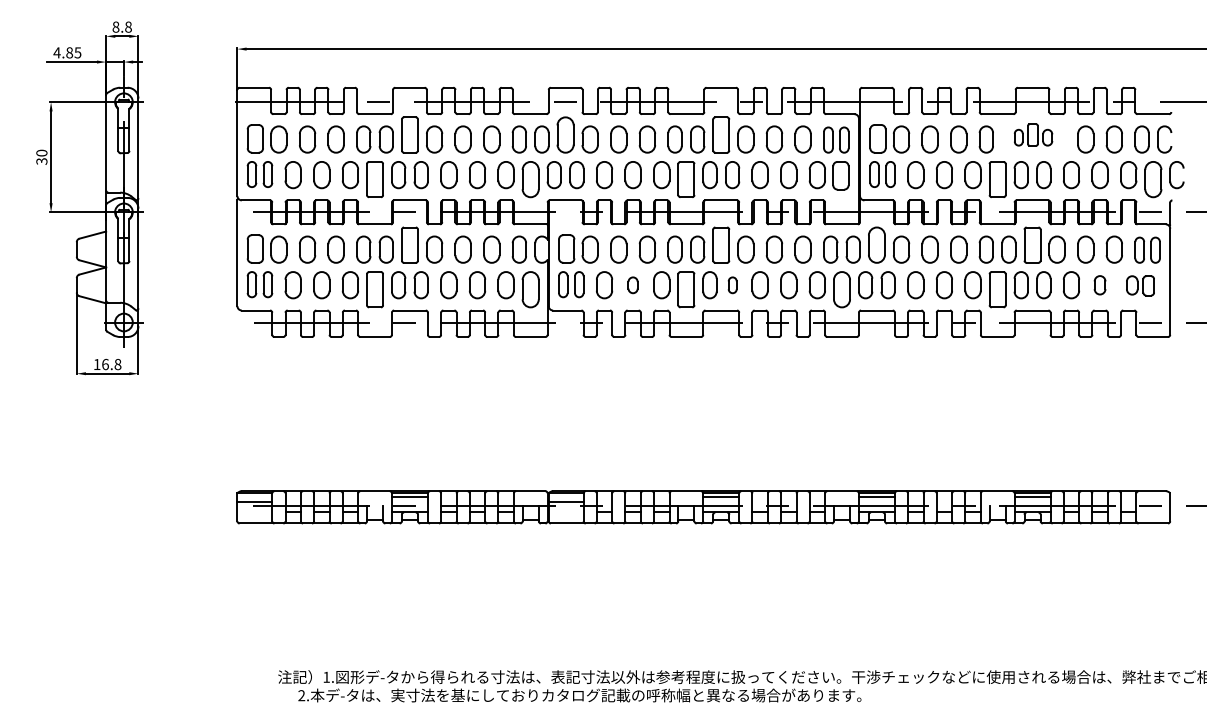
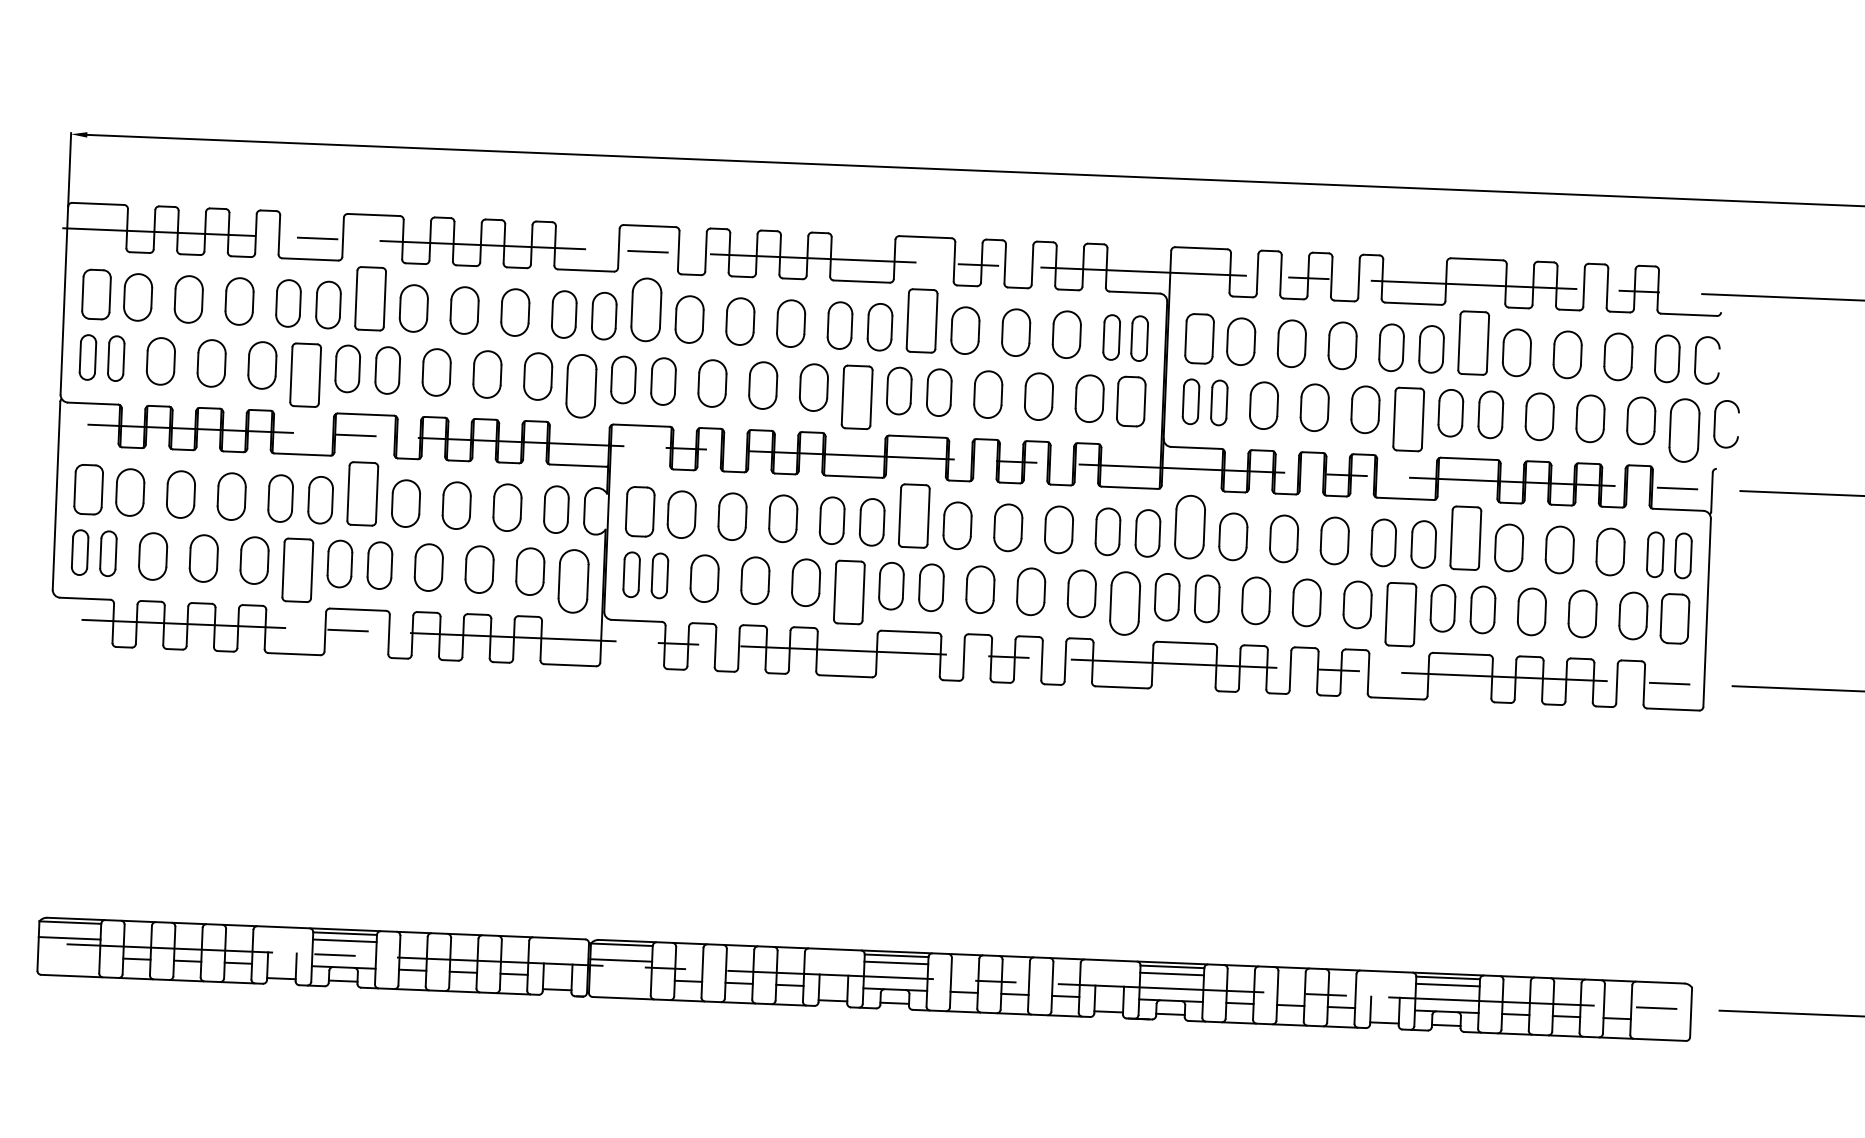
part: (1033, 134) -> (1475, 342), size x1.67
part: (632, 285) -> (754, 581), size x1.67
part: (732, 285) -> (931, 588), size x1.67
part: (1099, 285) -> (1581, 614), size x1.43
part: (1140, 285) -> (1654, 617), size x1.43

